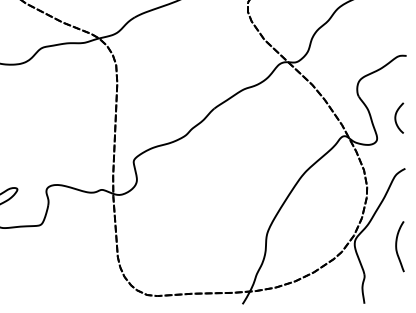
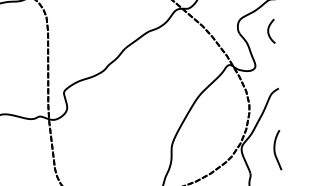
curve: (396, 117) -> (269, 31), moved

